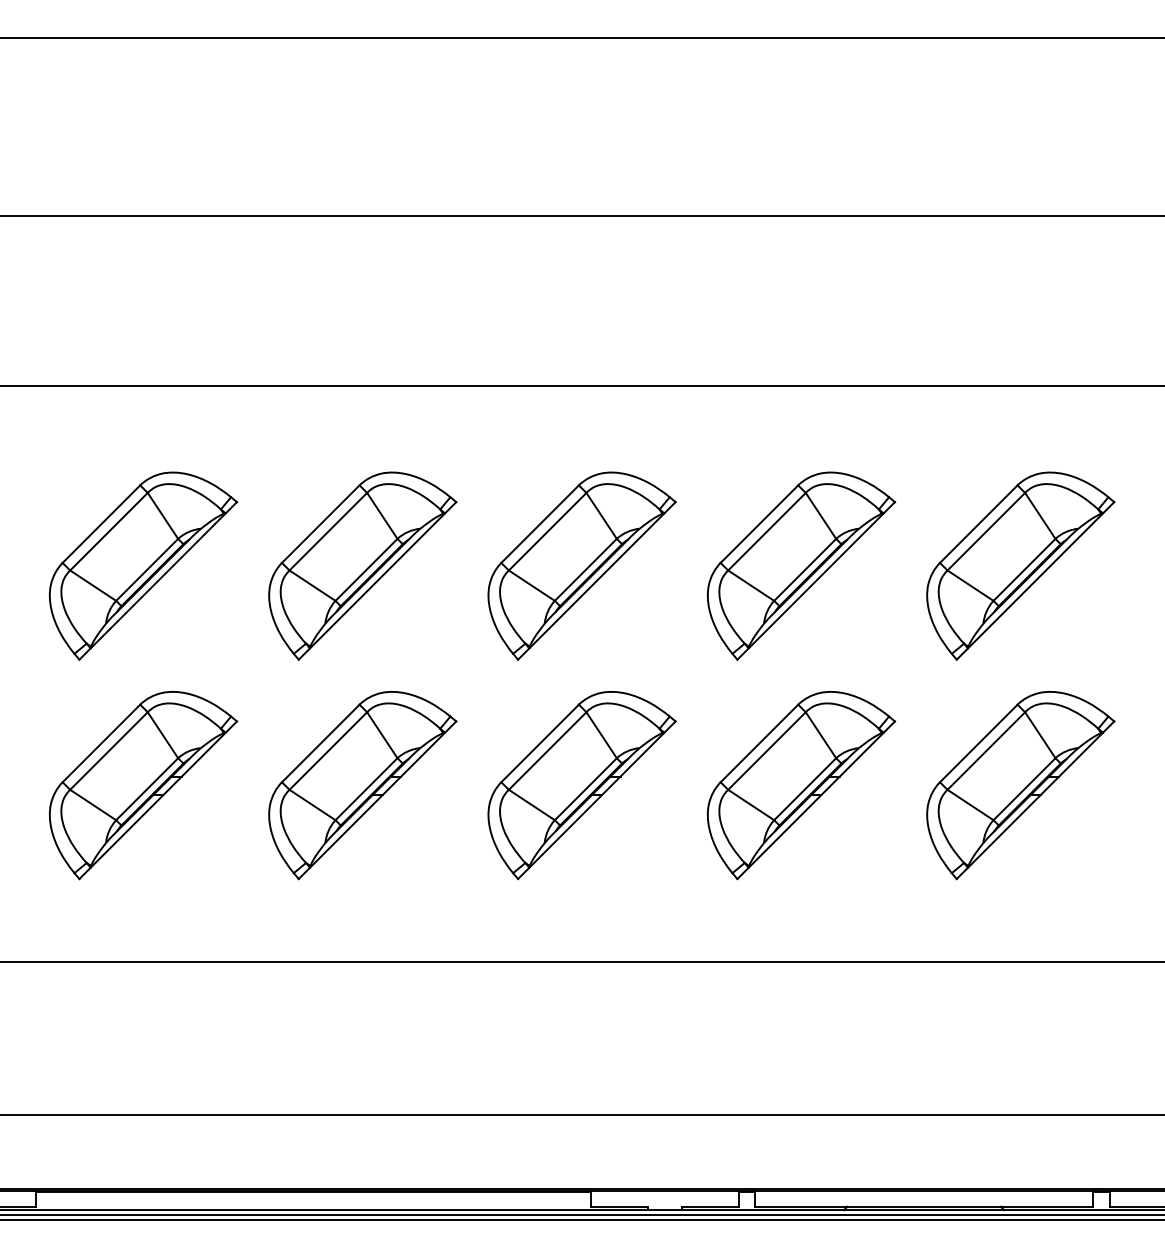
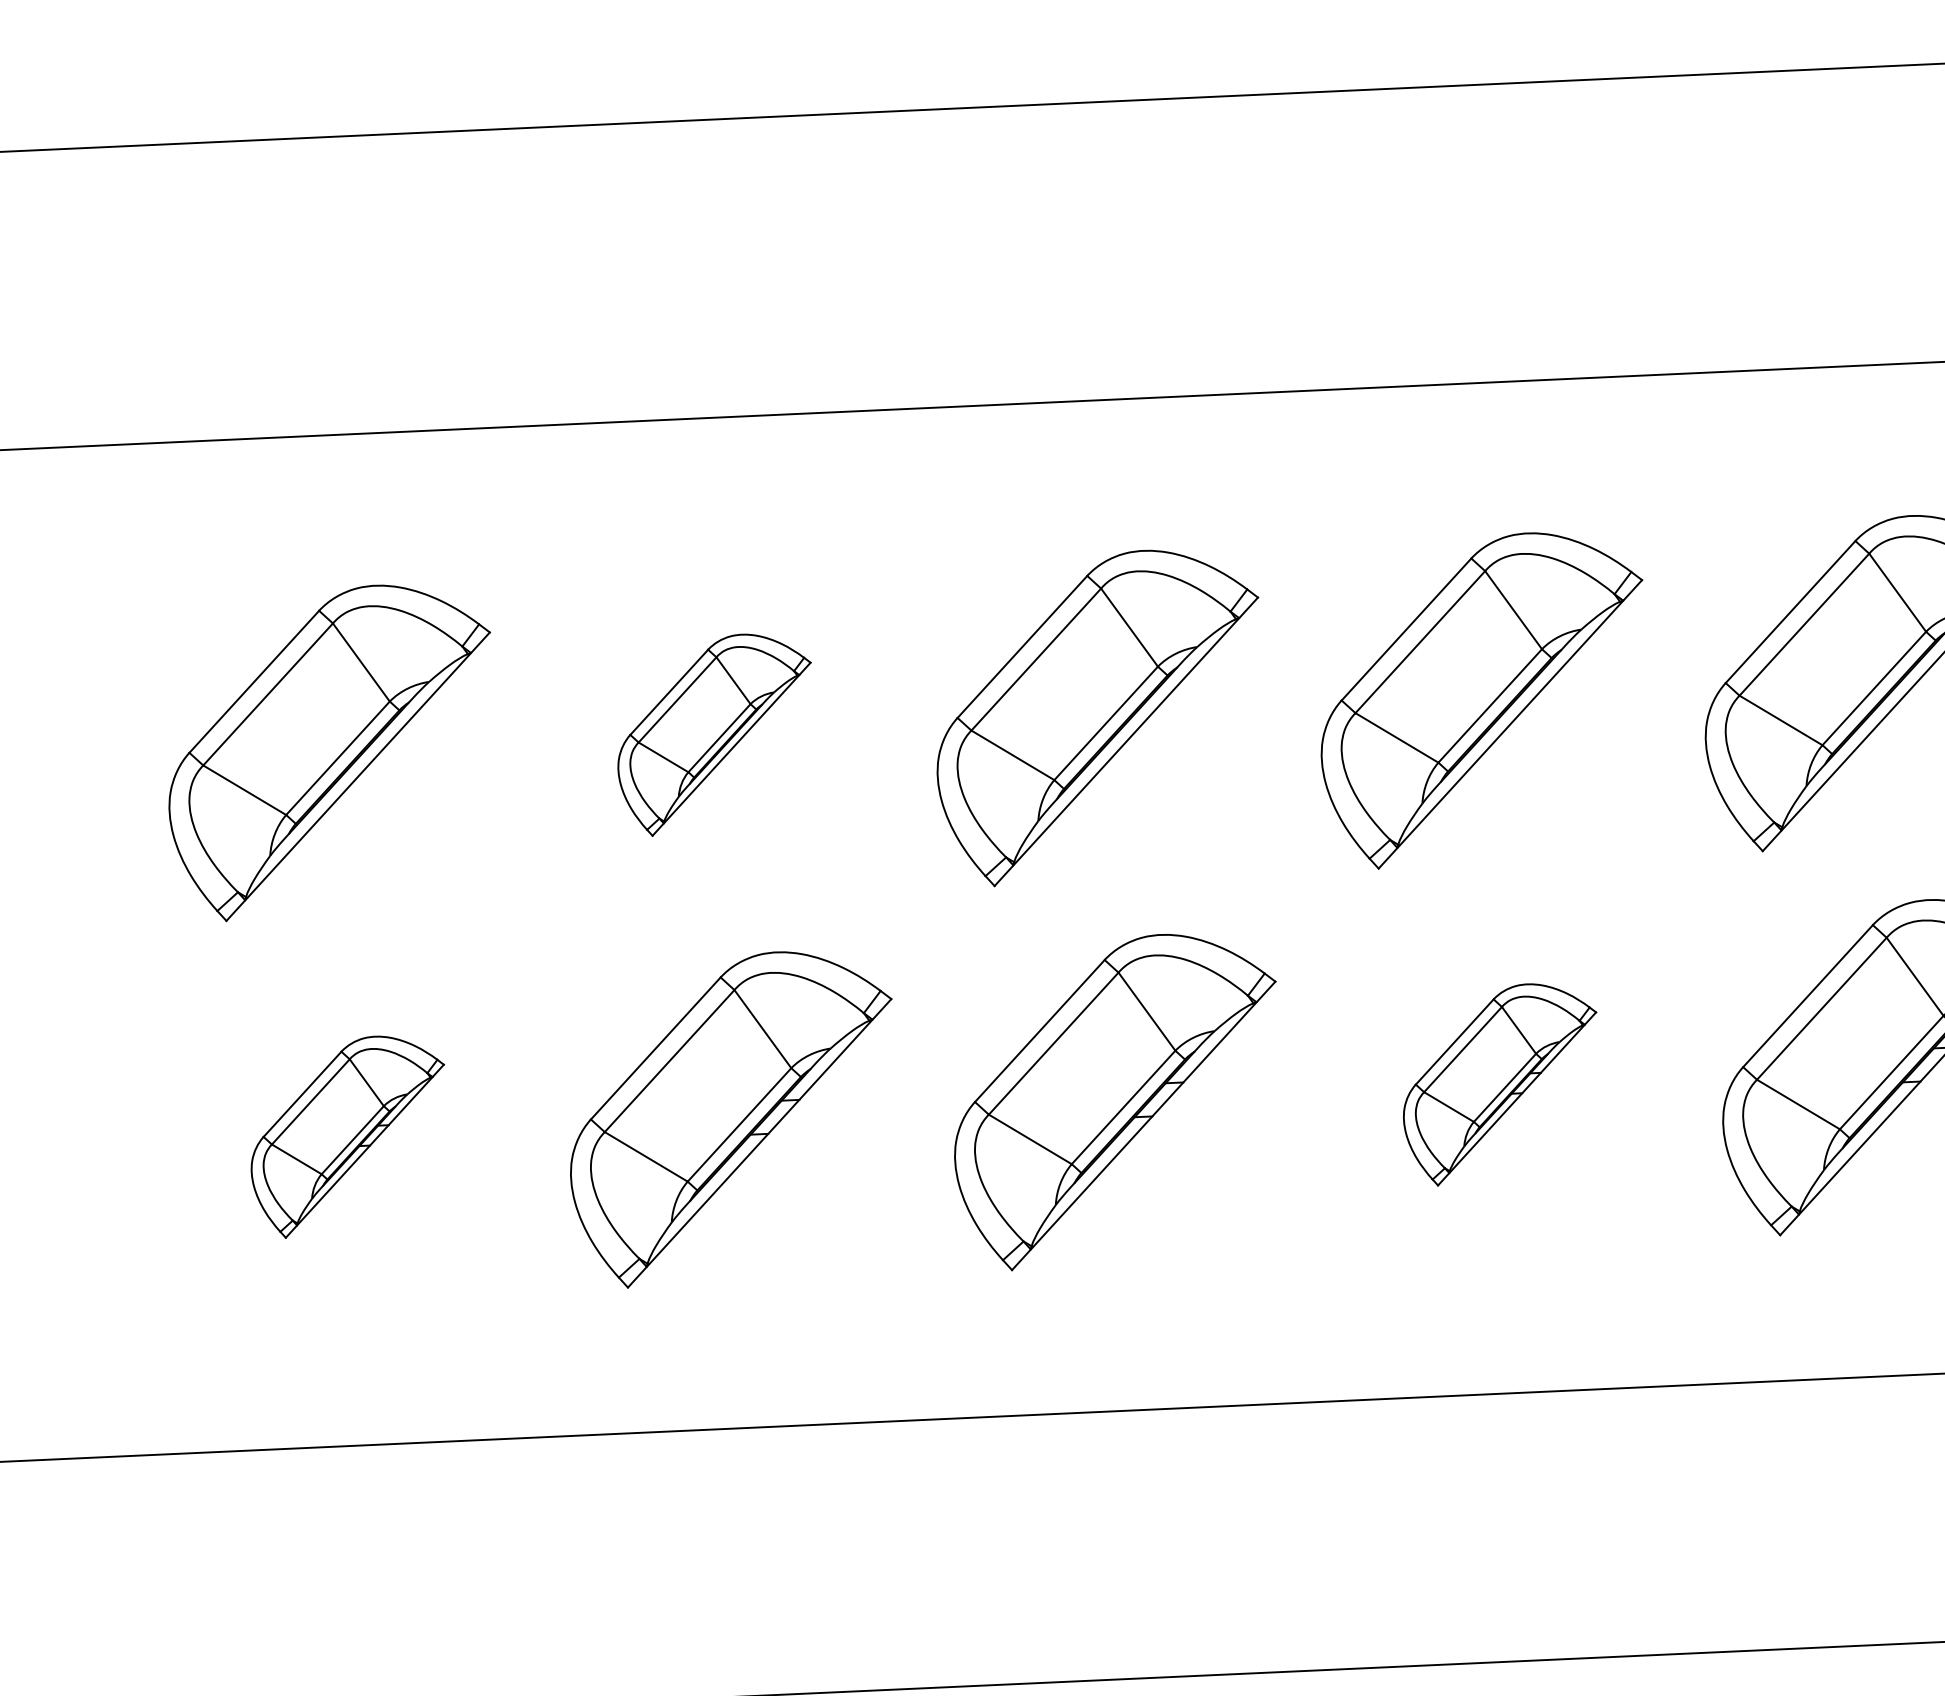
part: (362, 565) -> (714, 733), size x0.6
part: (143, 785) -> (348, 1136), size x0.6
part: (801, 785) -> (1500, 1083), size x0.6

